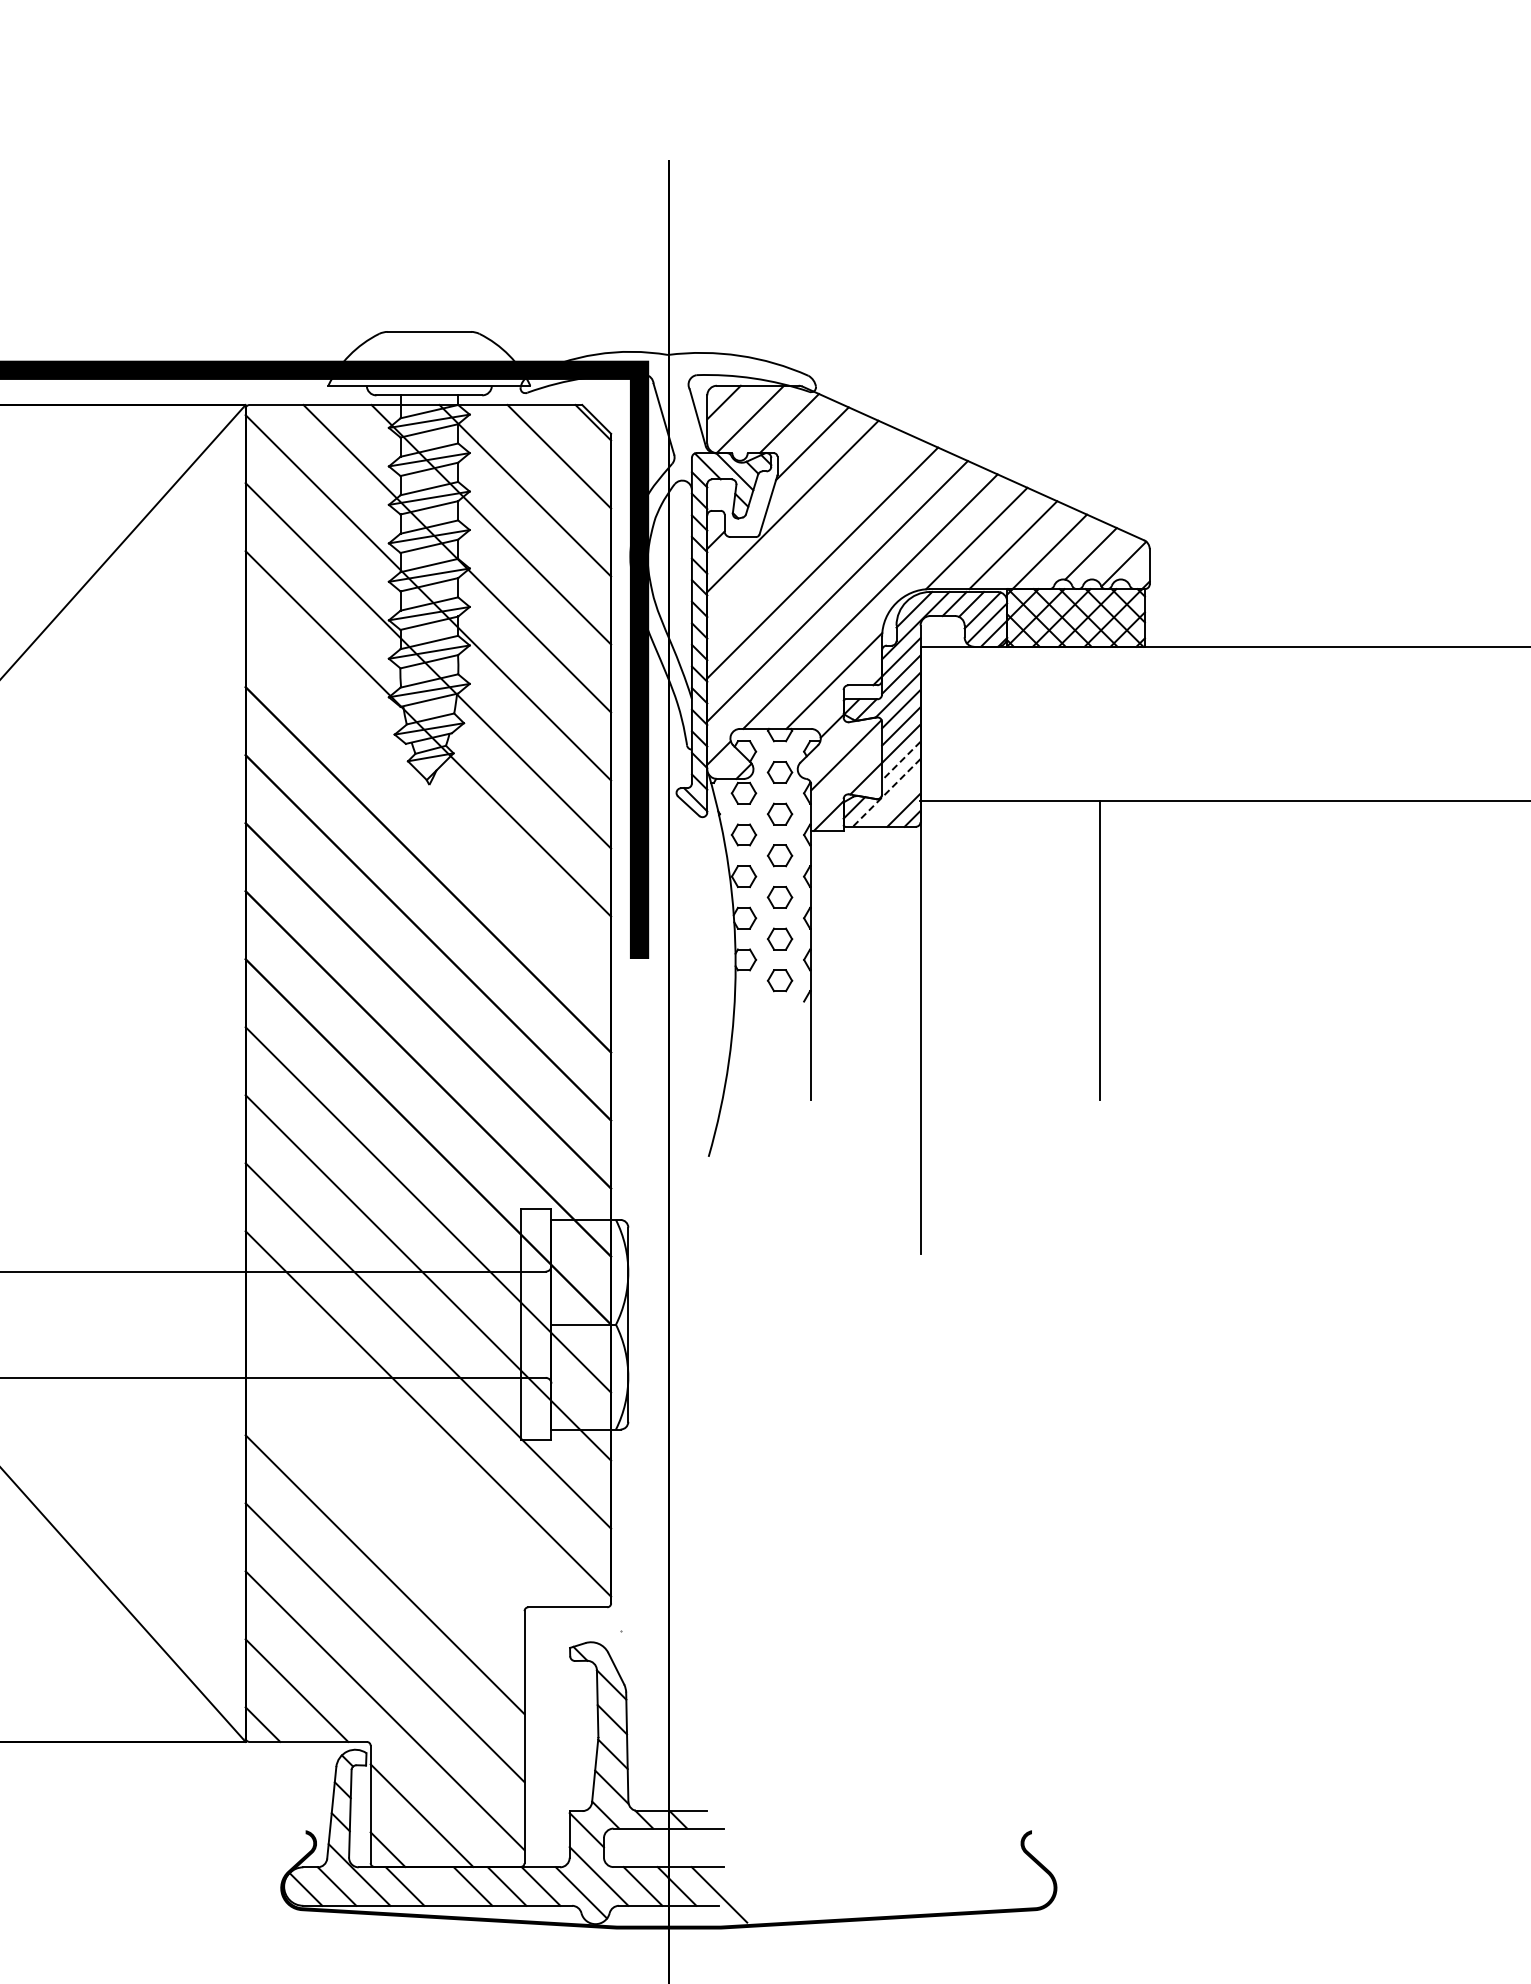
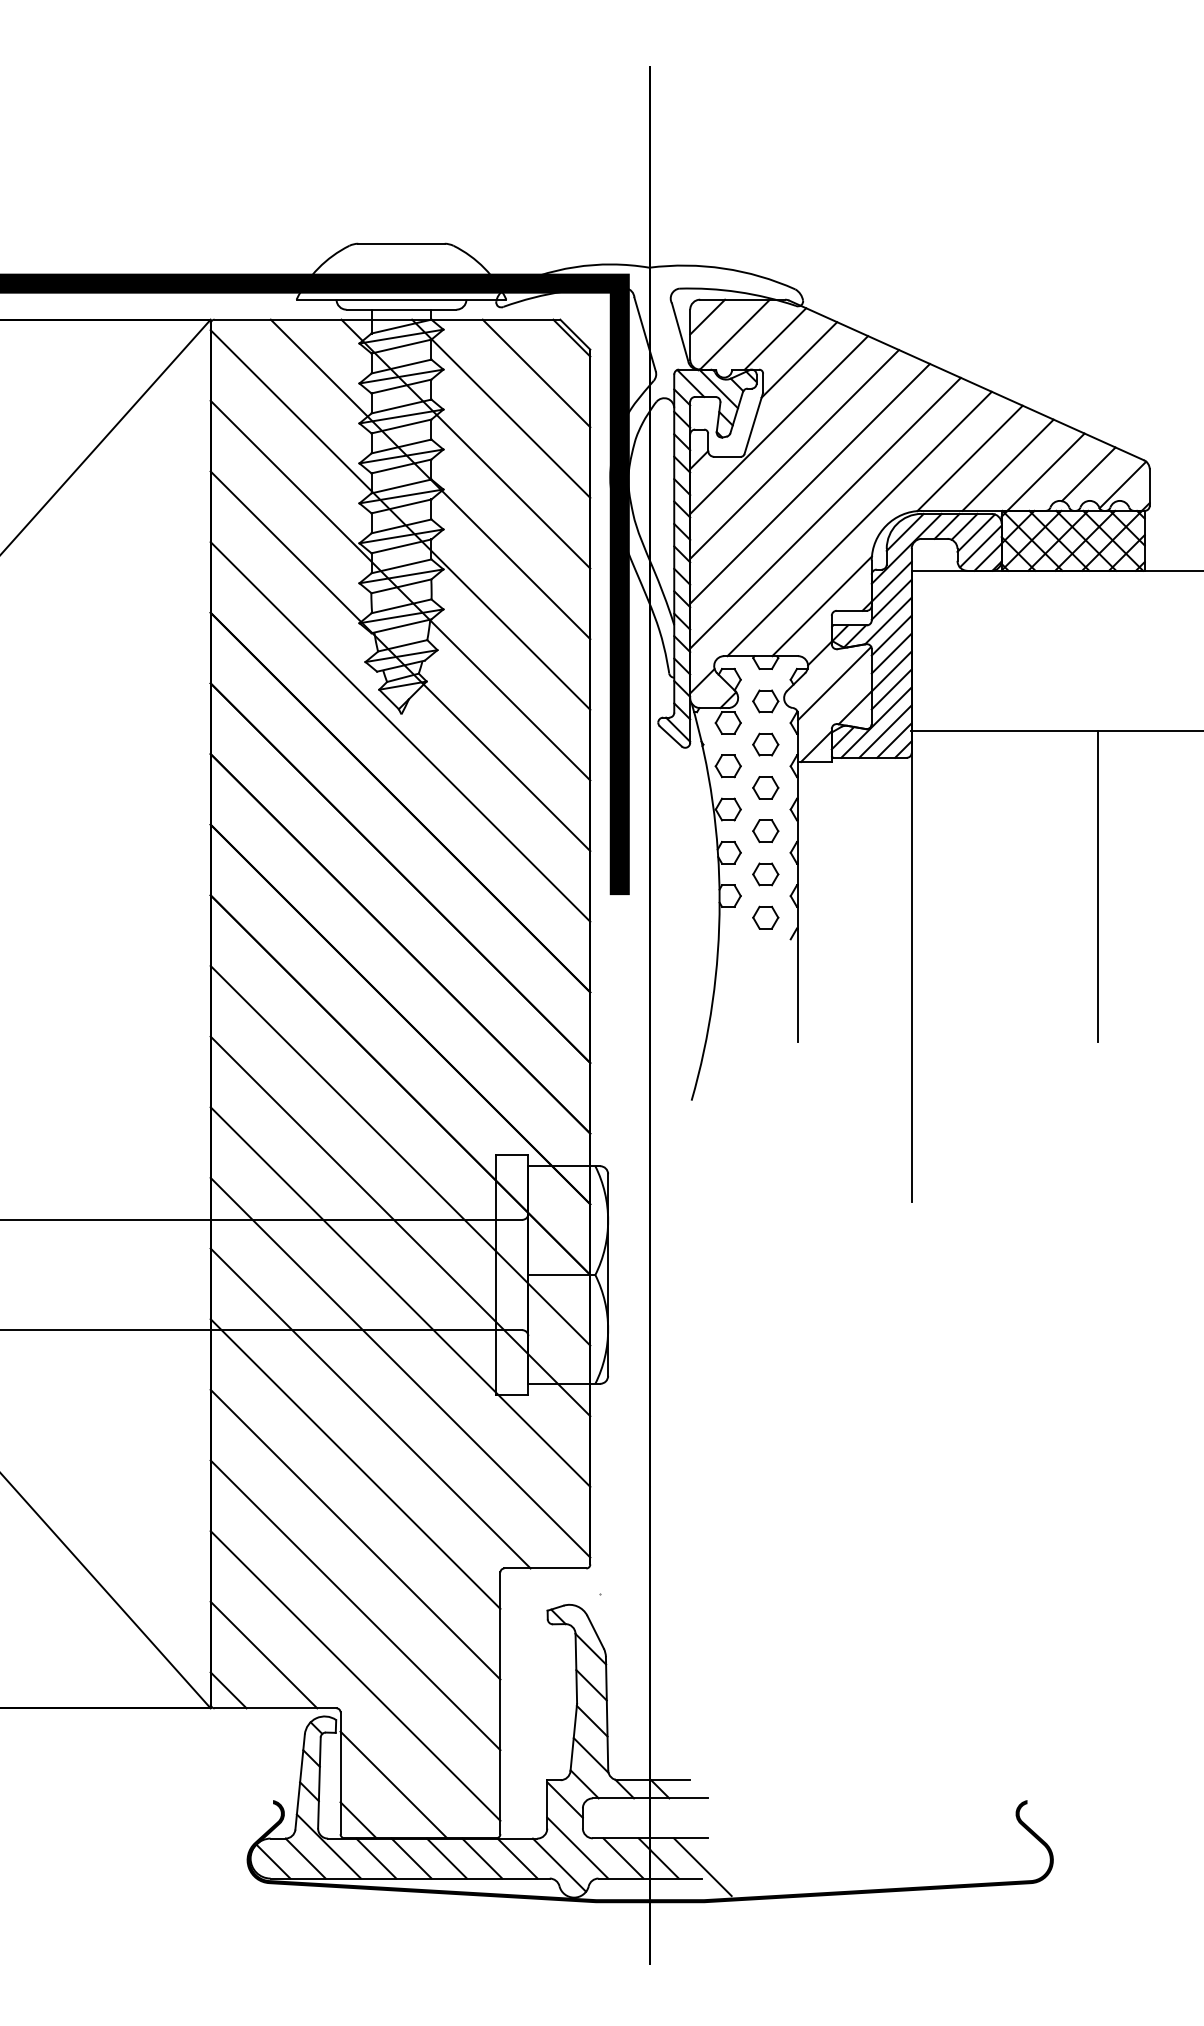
line: (807, 534) -> (794, 454), added
line: (900, 761) -> (890, 689), dashed -> solid
line: (886, 792) -> (876, 722), dashed -> solid
line: (428, 801) -> (400, 731), added
line: (895, 801) -> (885, 731), added
line: (399, 1453) -> (370, 1408), added
line: (384, 1506) -> (354, 1463), added
line: (438, 1886) -> (410, 1858), added

